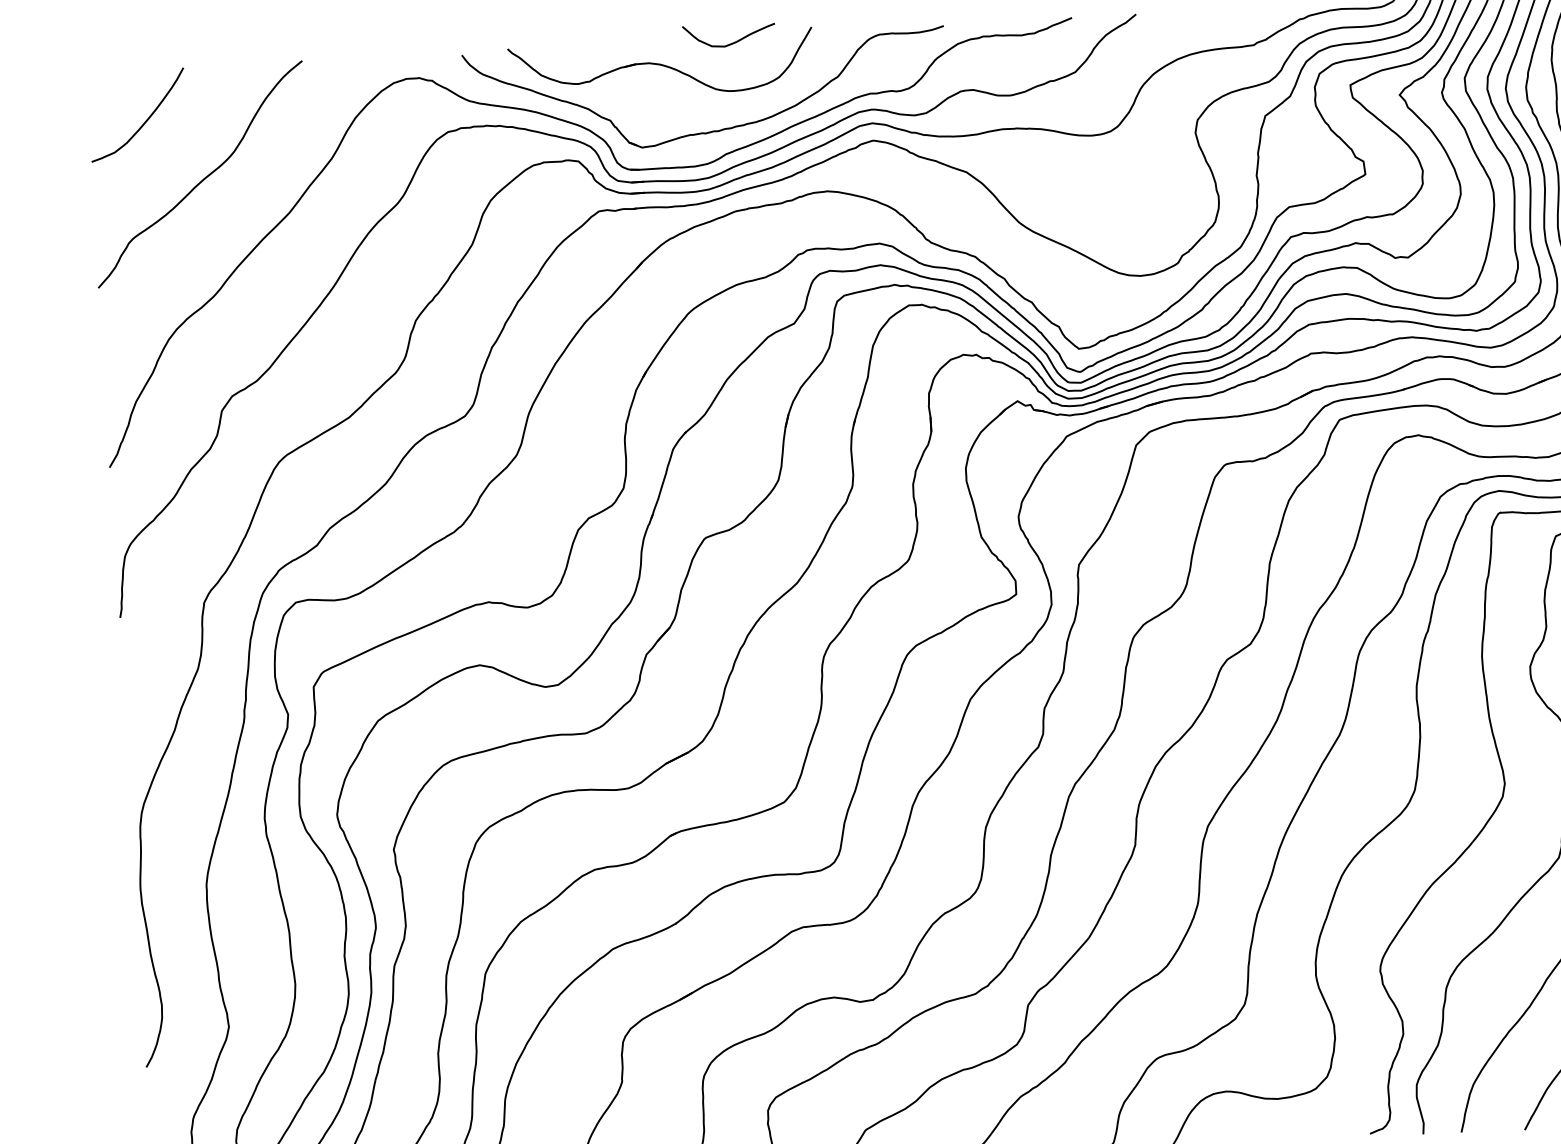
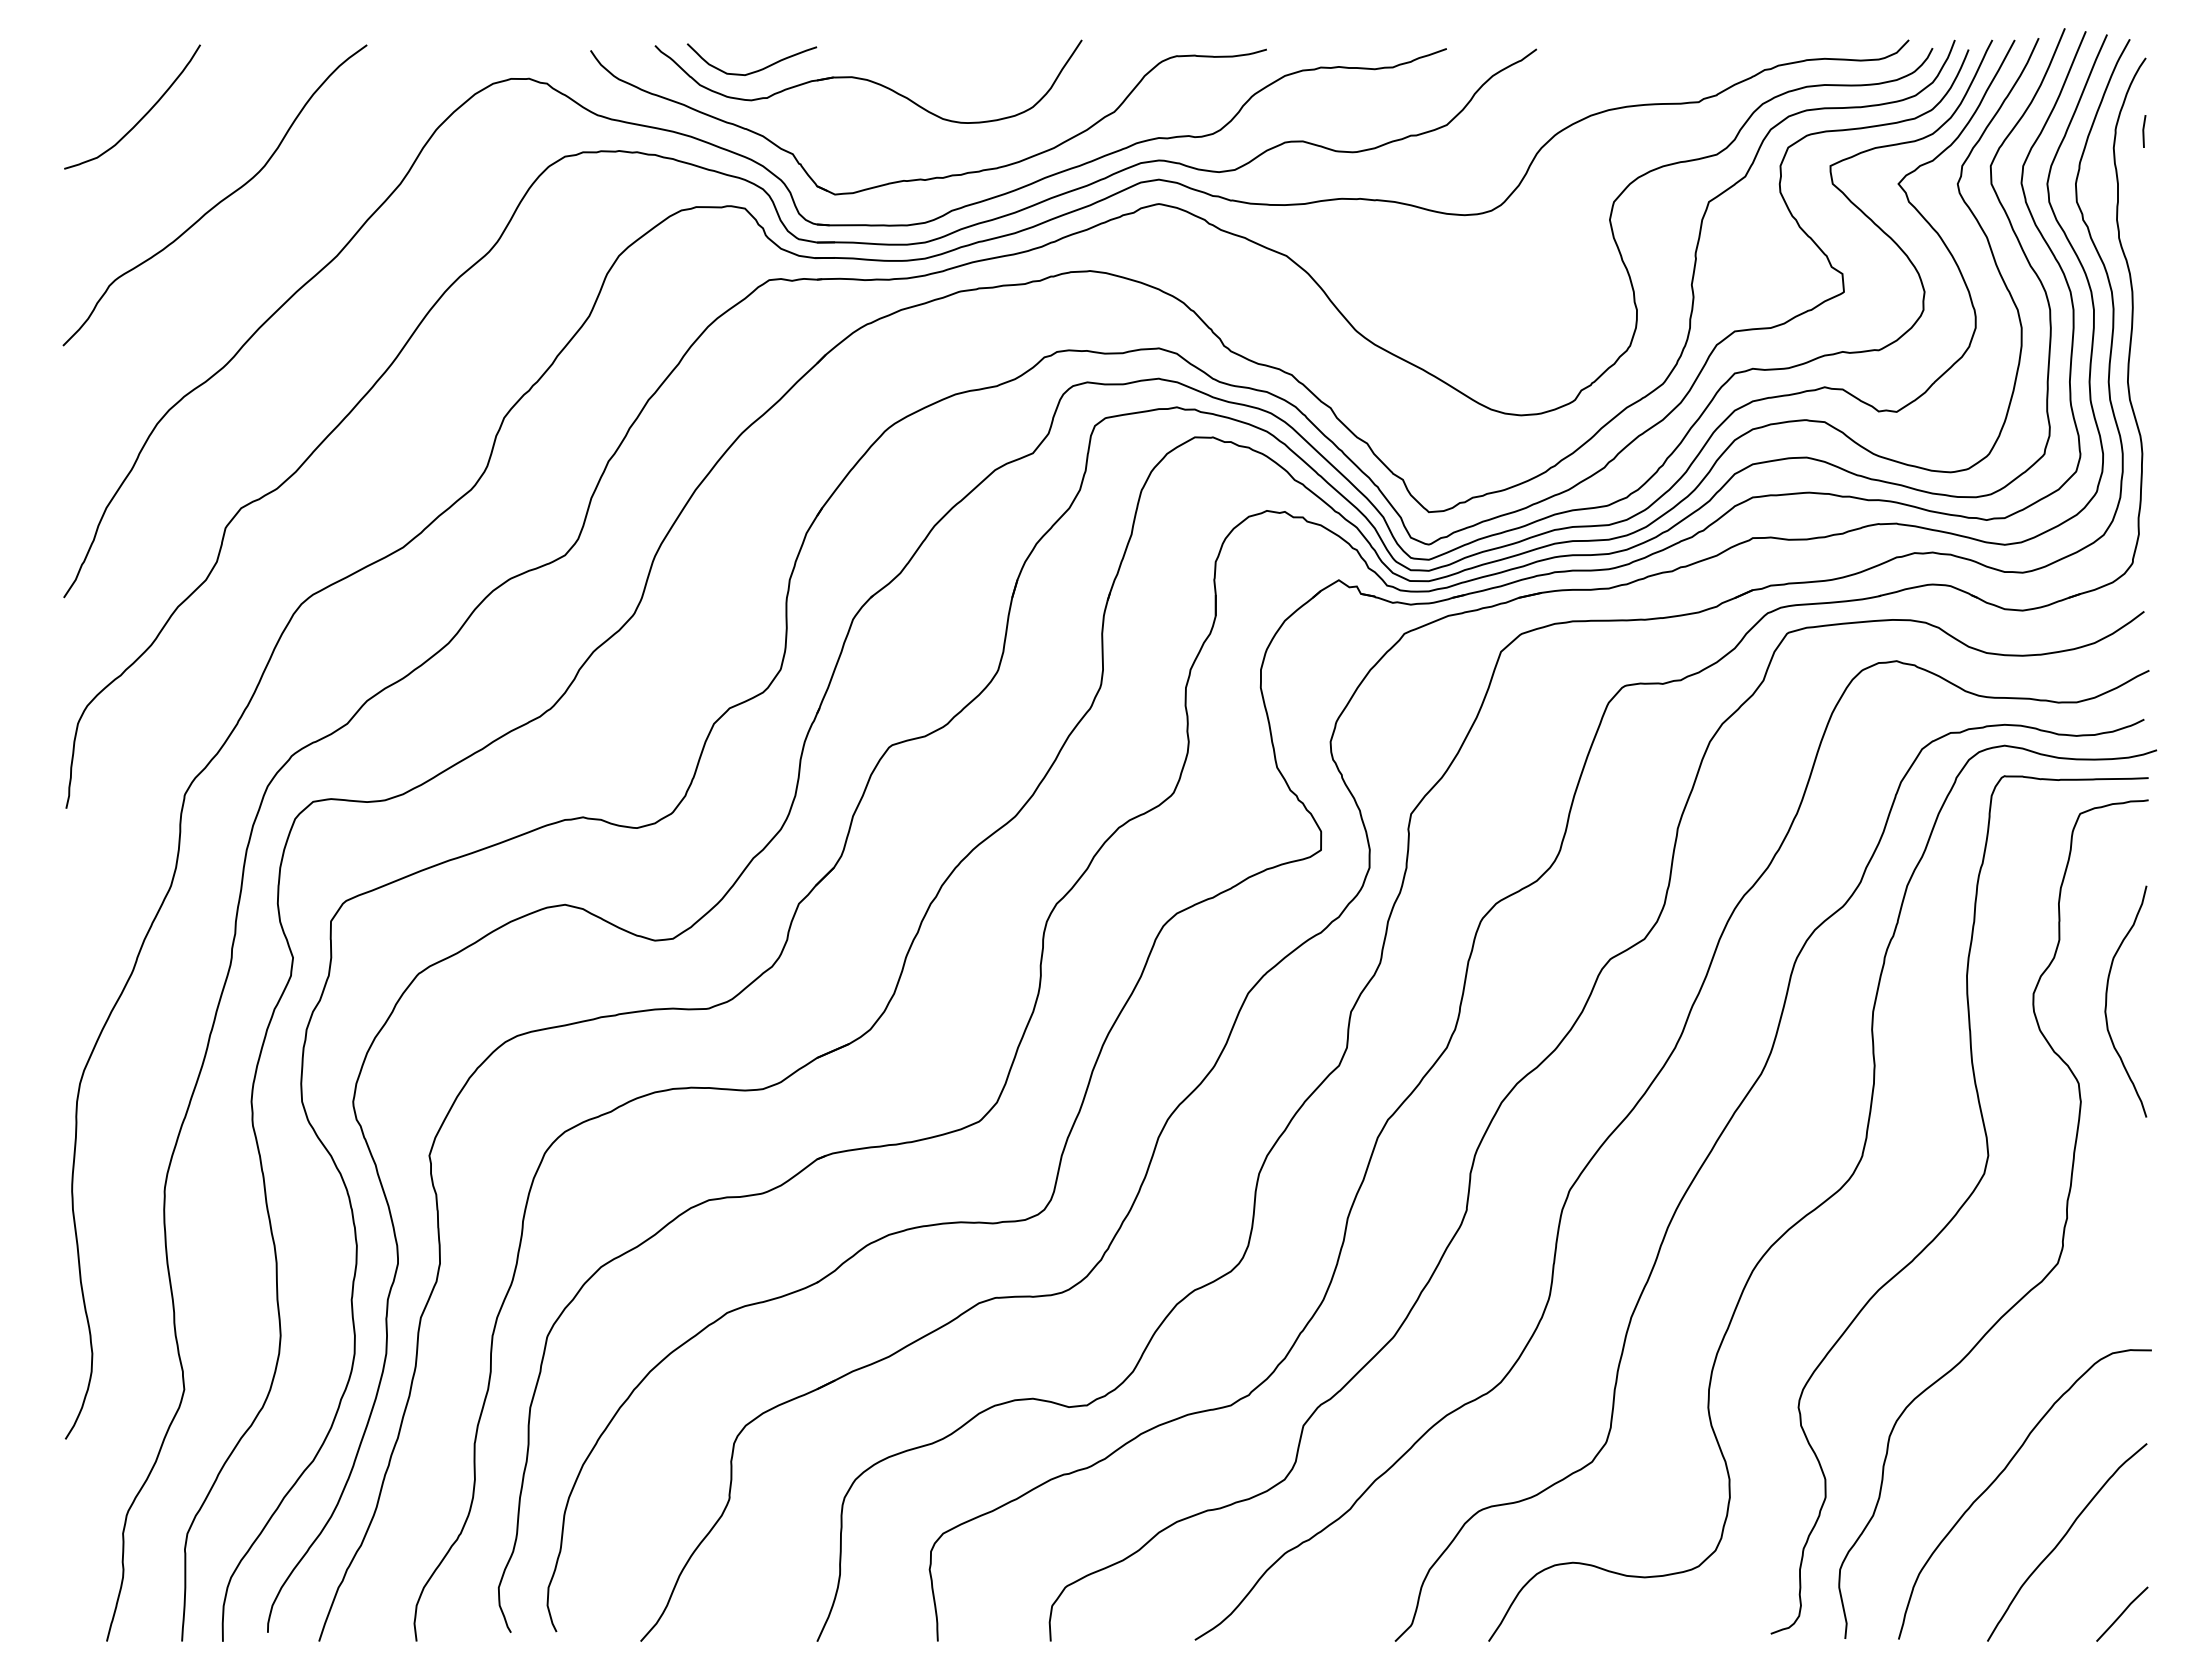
curve: (732, 42) -> (755, 70), moved

